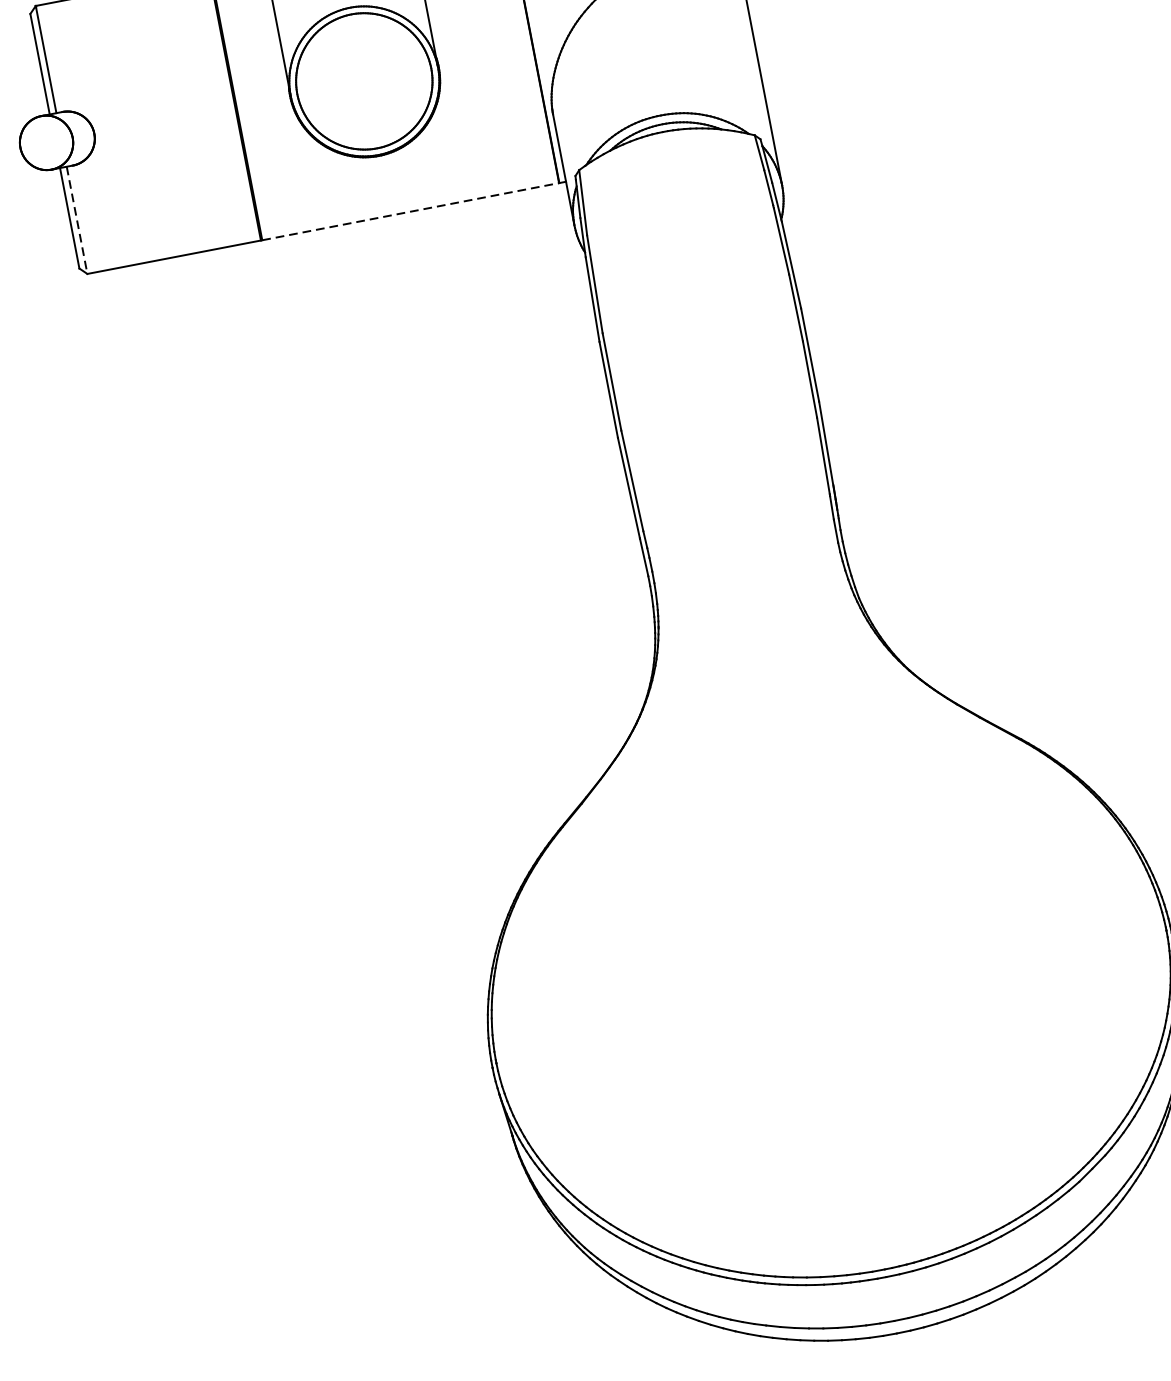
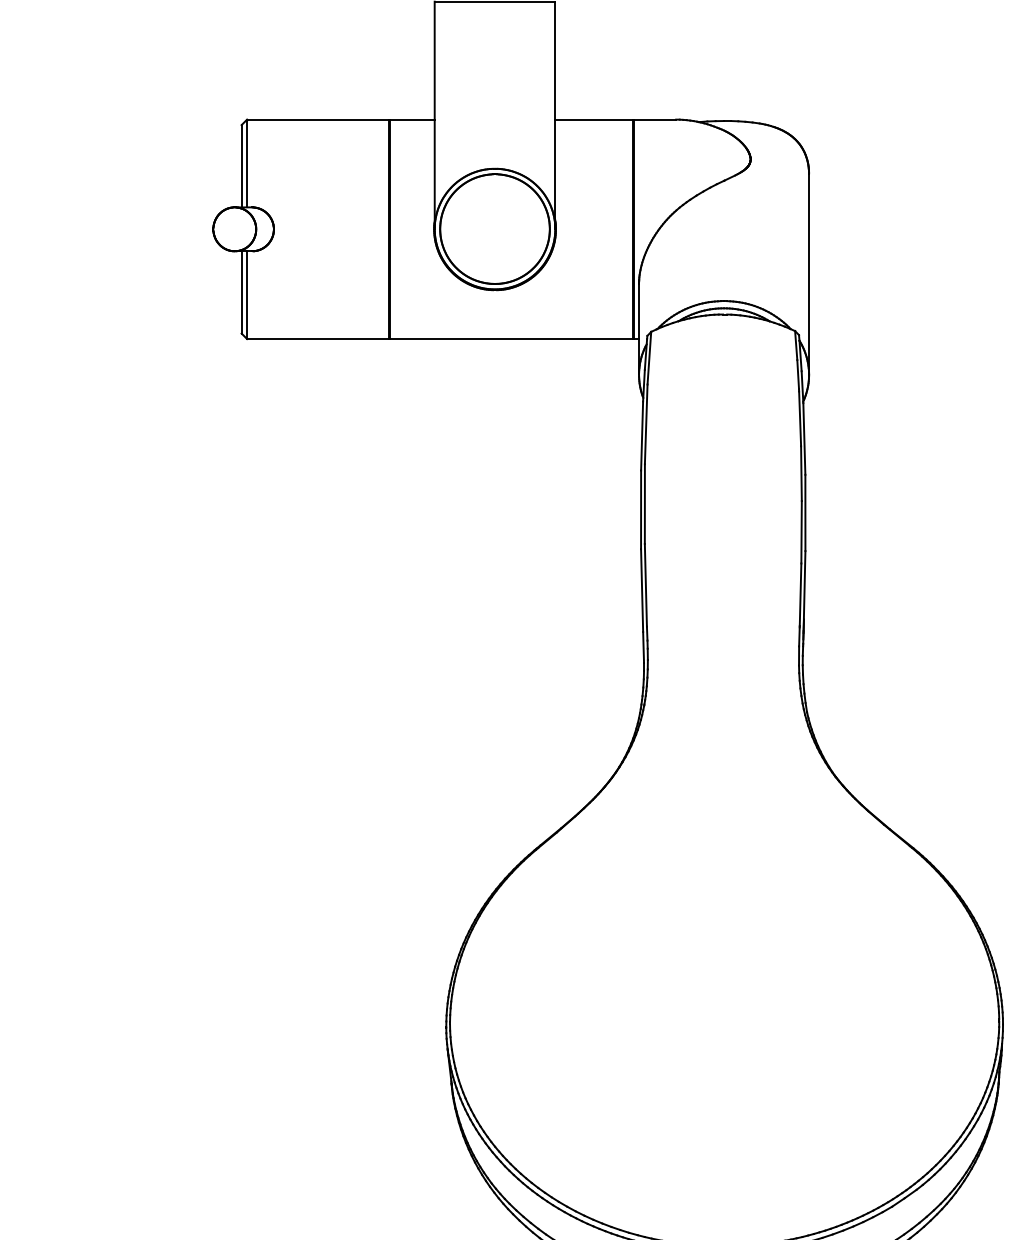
line: (410, 212) -> (511, 339), dashed -> solid
line: (77, 220) -> (247, 295), dashed -> solid

